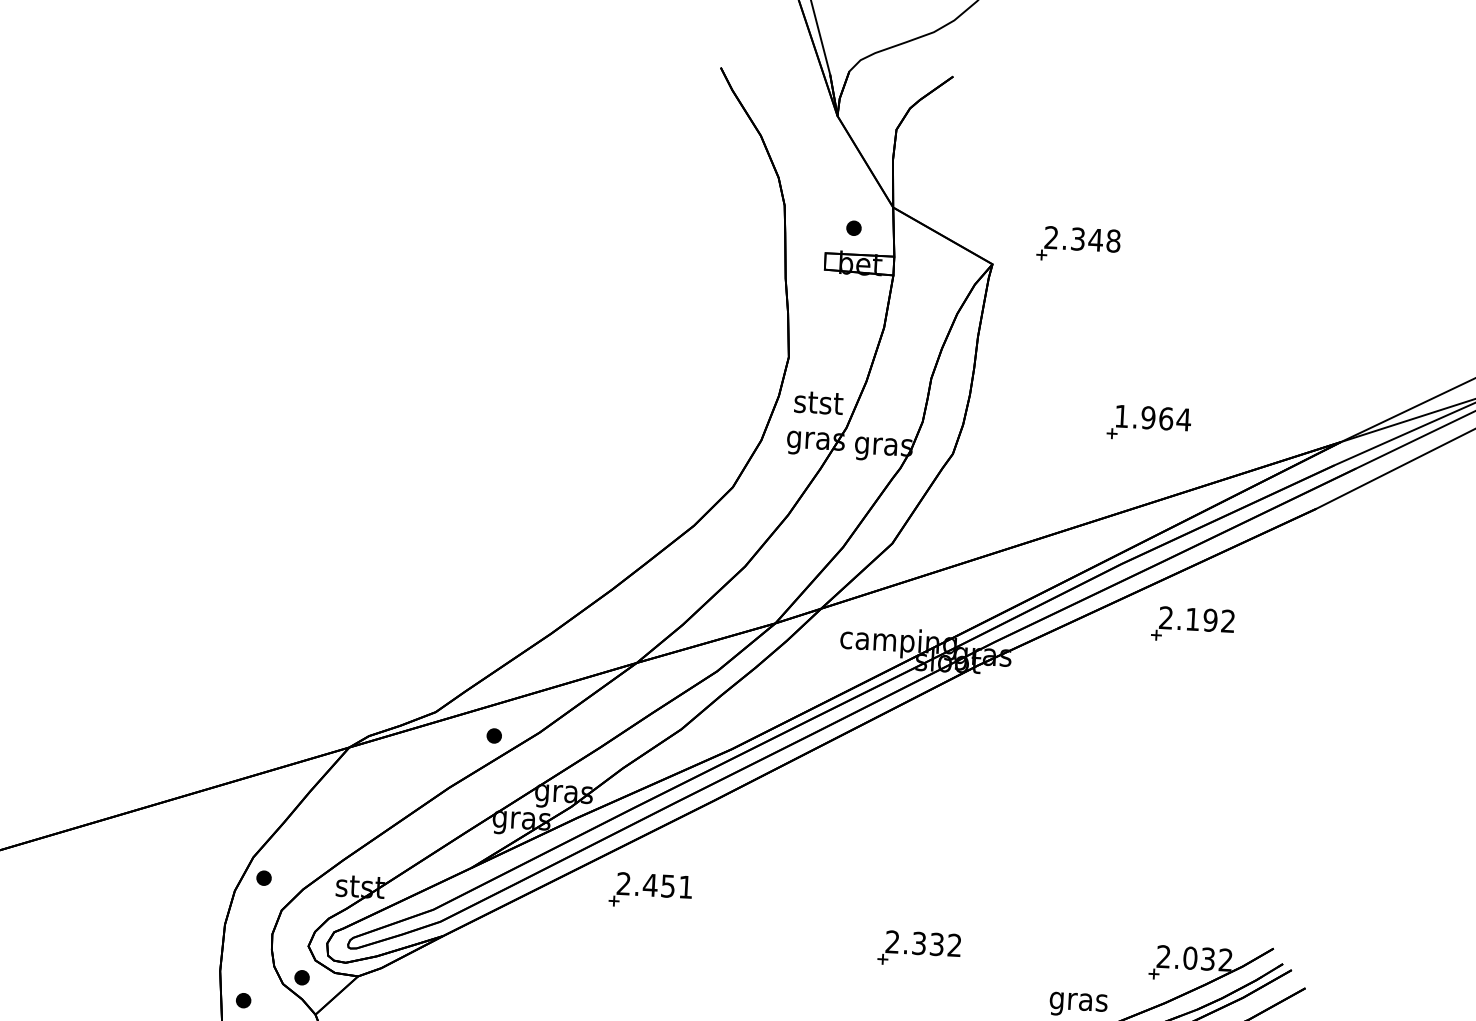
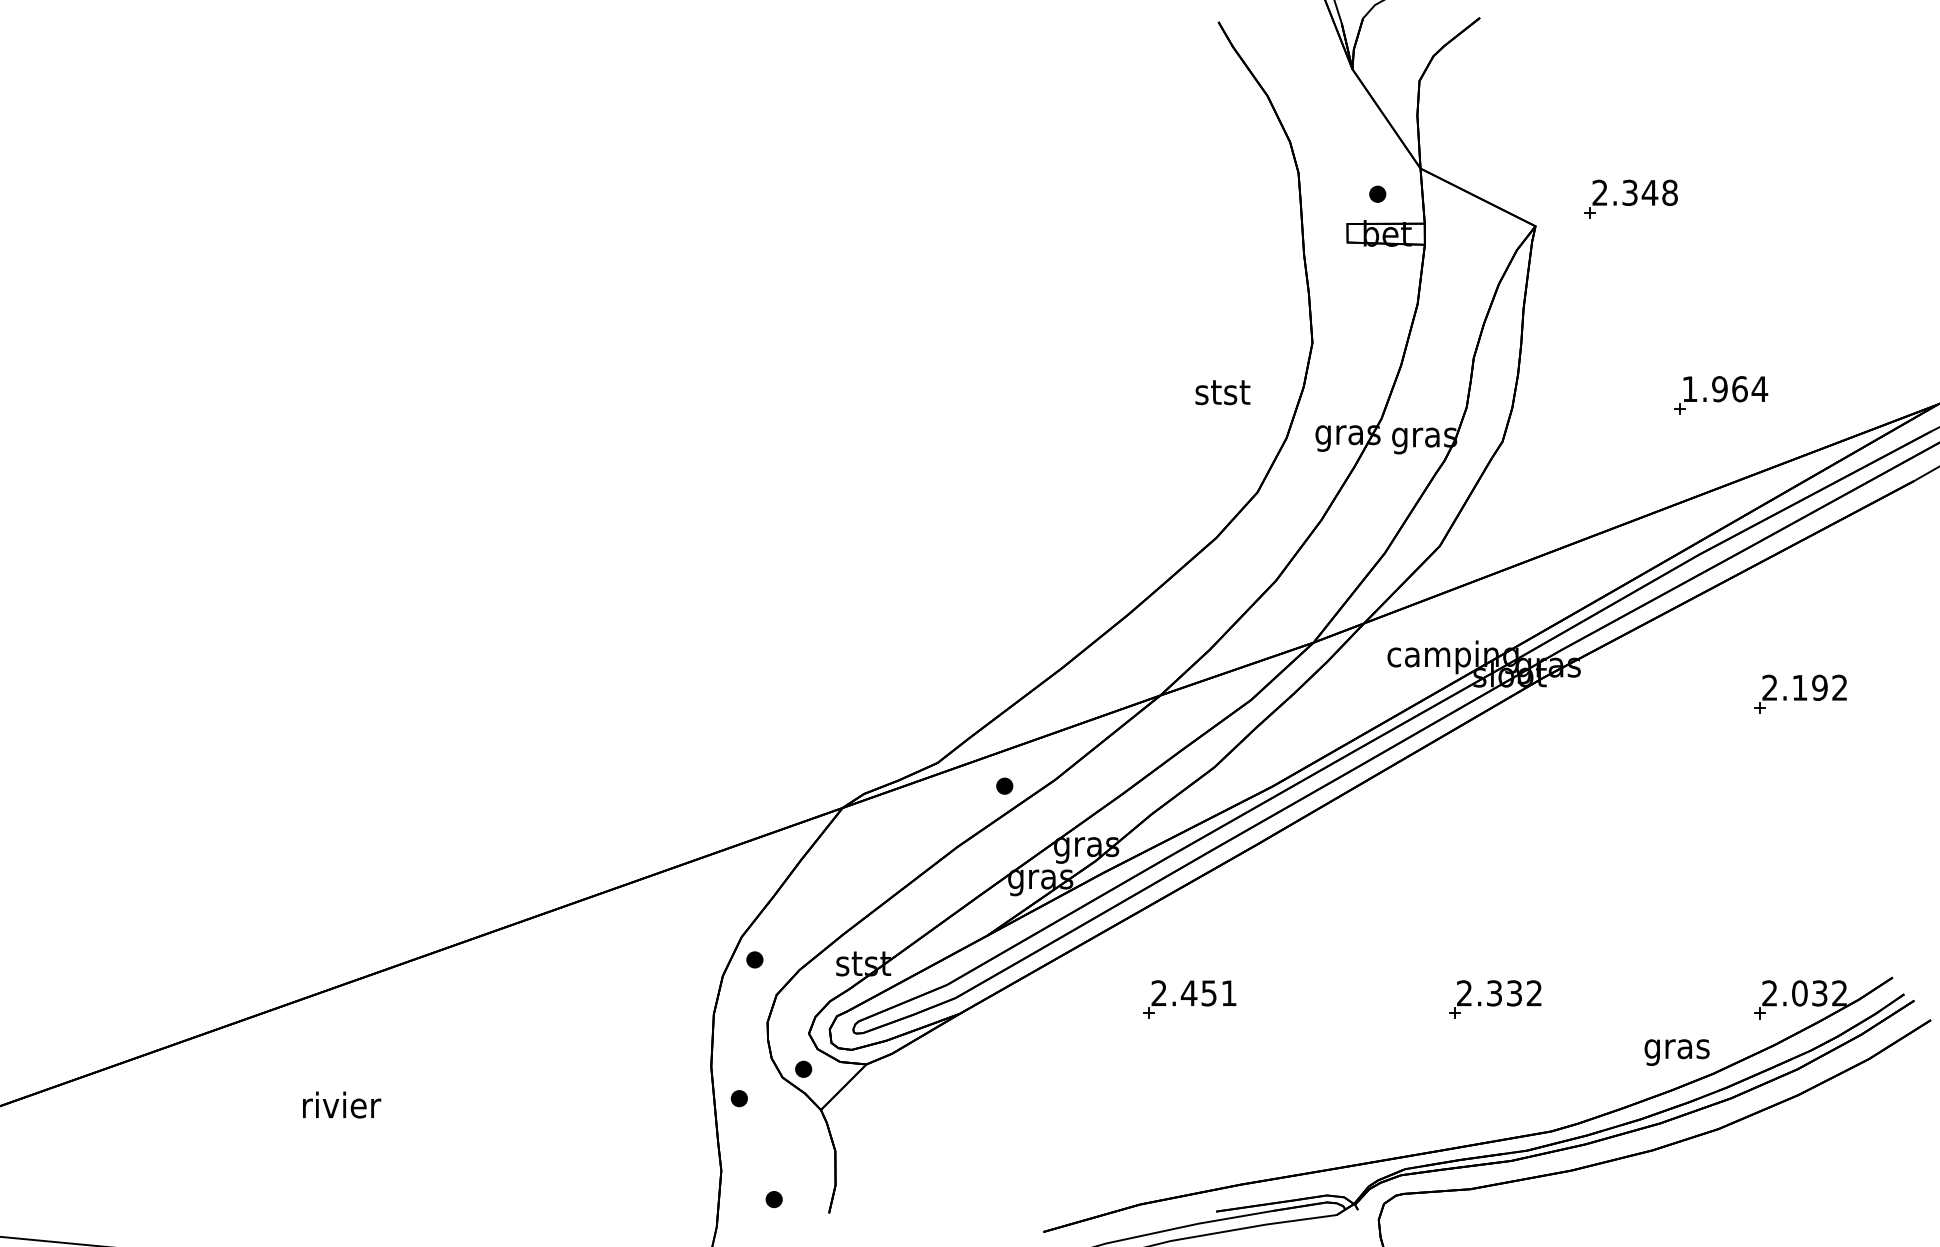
text: (818, 402) -> (1222, 392), moved
part: (1192, 624) -> (1800, 693), moved
part: (650, 890) -> (1189, 999), moved

